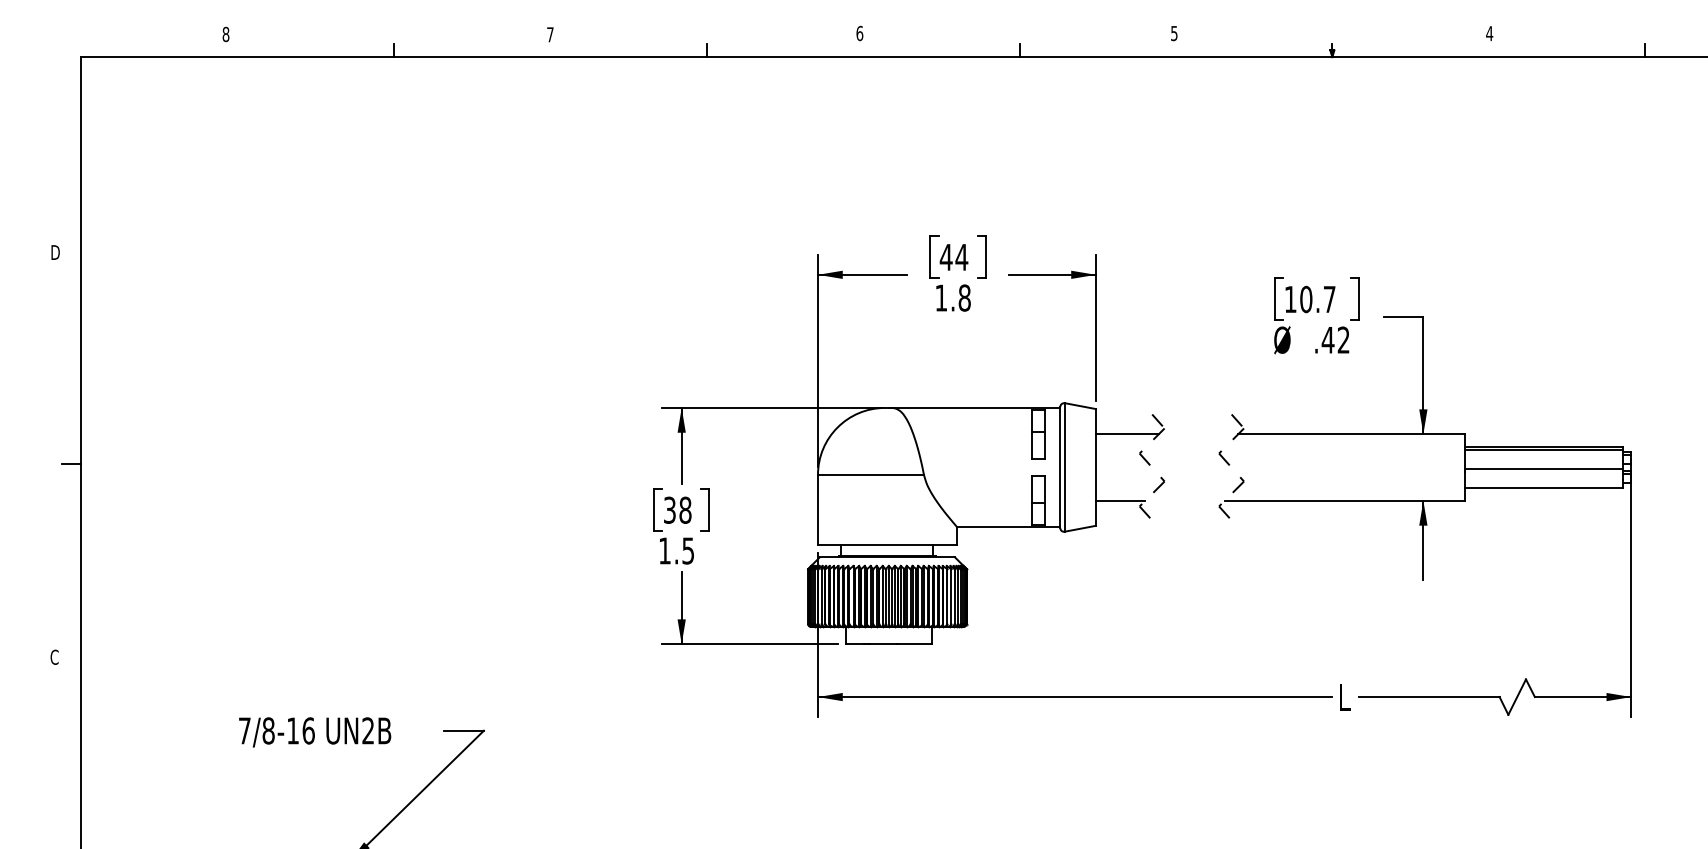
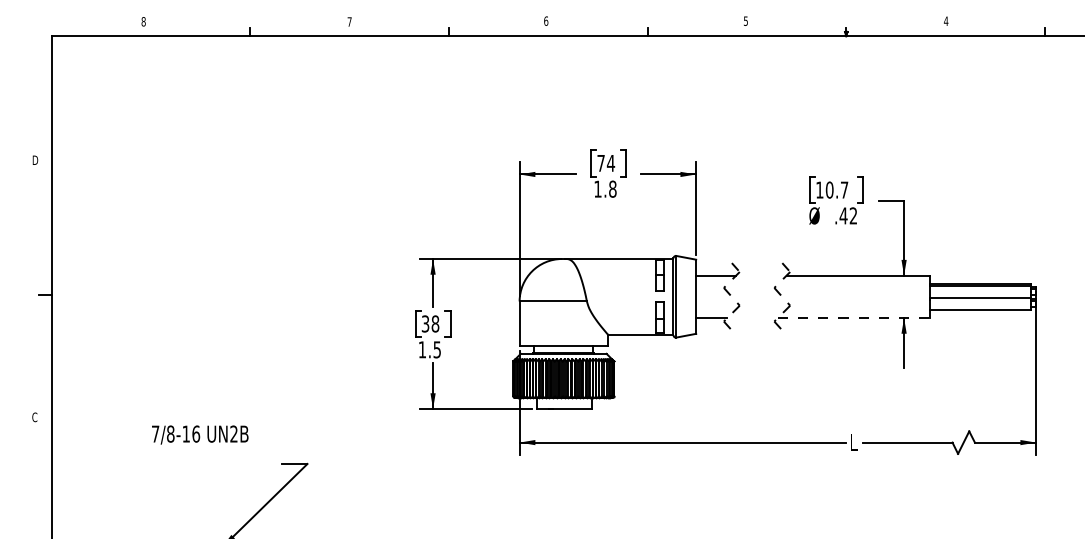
text: (946, 257) -> (601, 163), 44 -> 74
line: (1345, 501) -> (854, 318), solid -> dashed
text: (315, 731) -> (200, 434), moved

